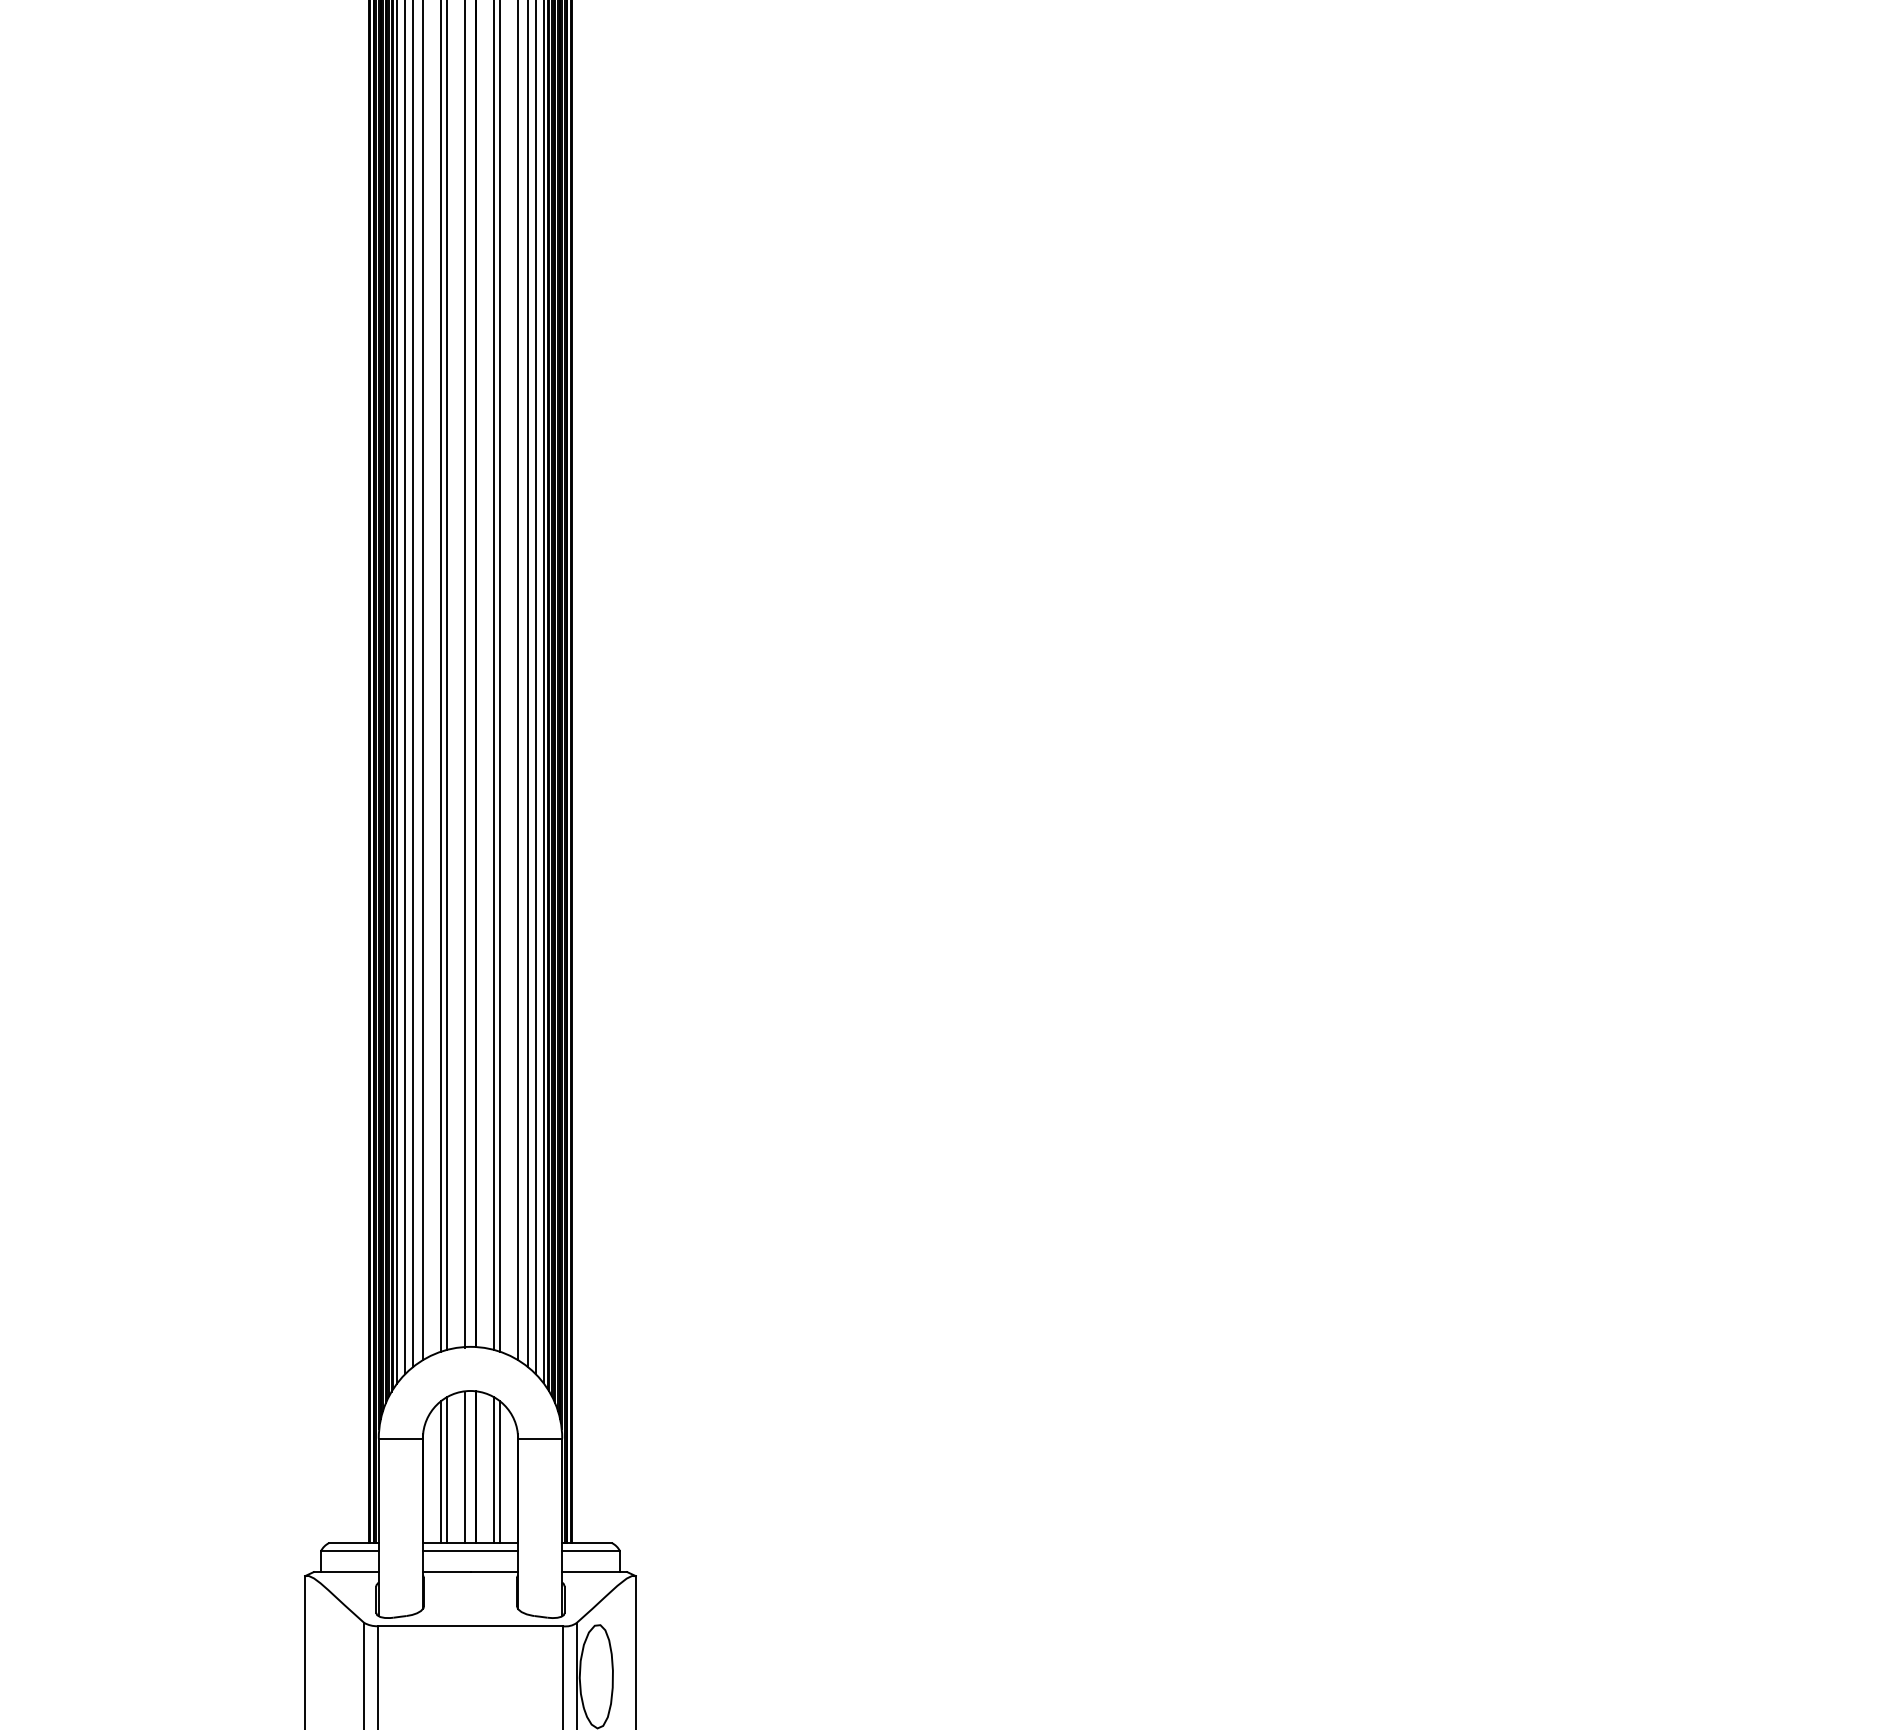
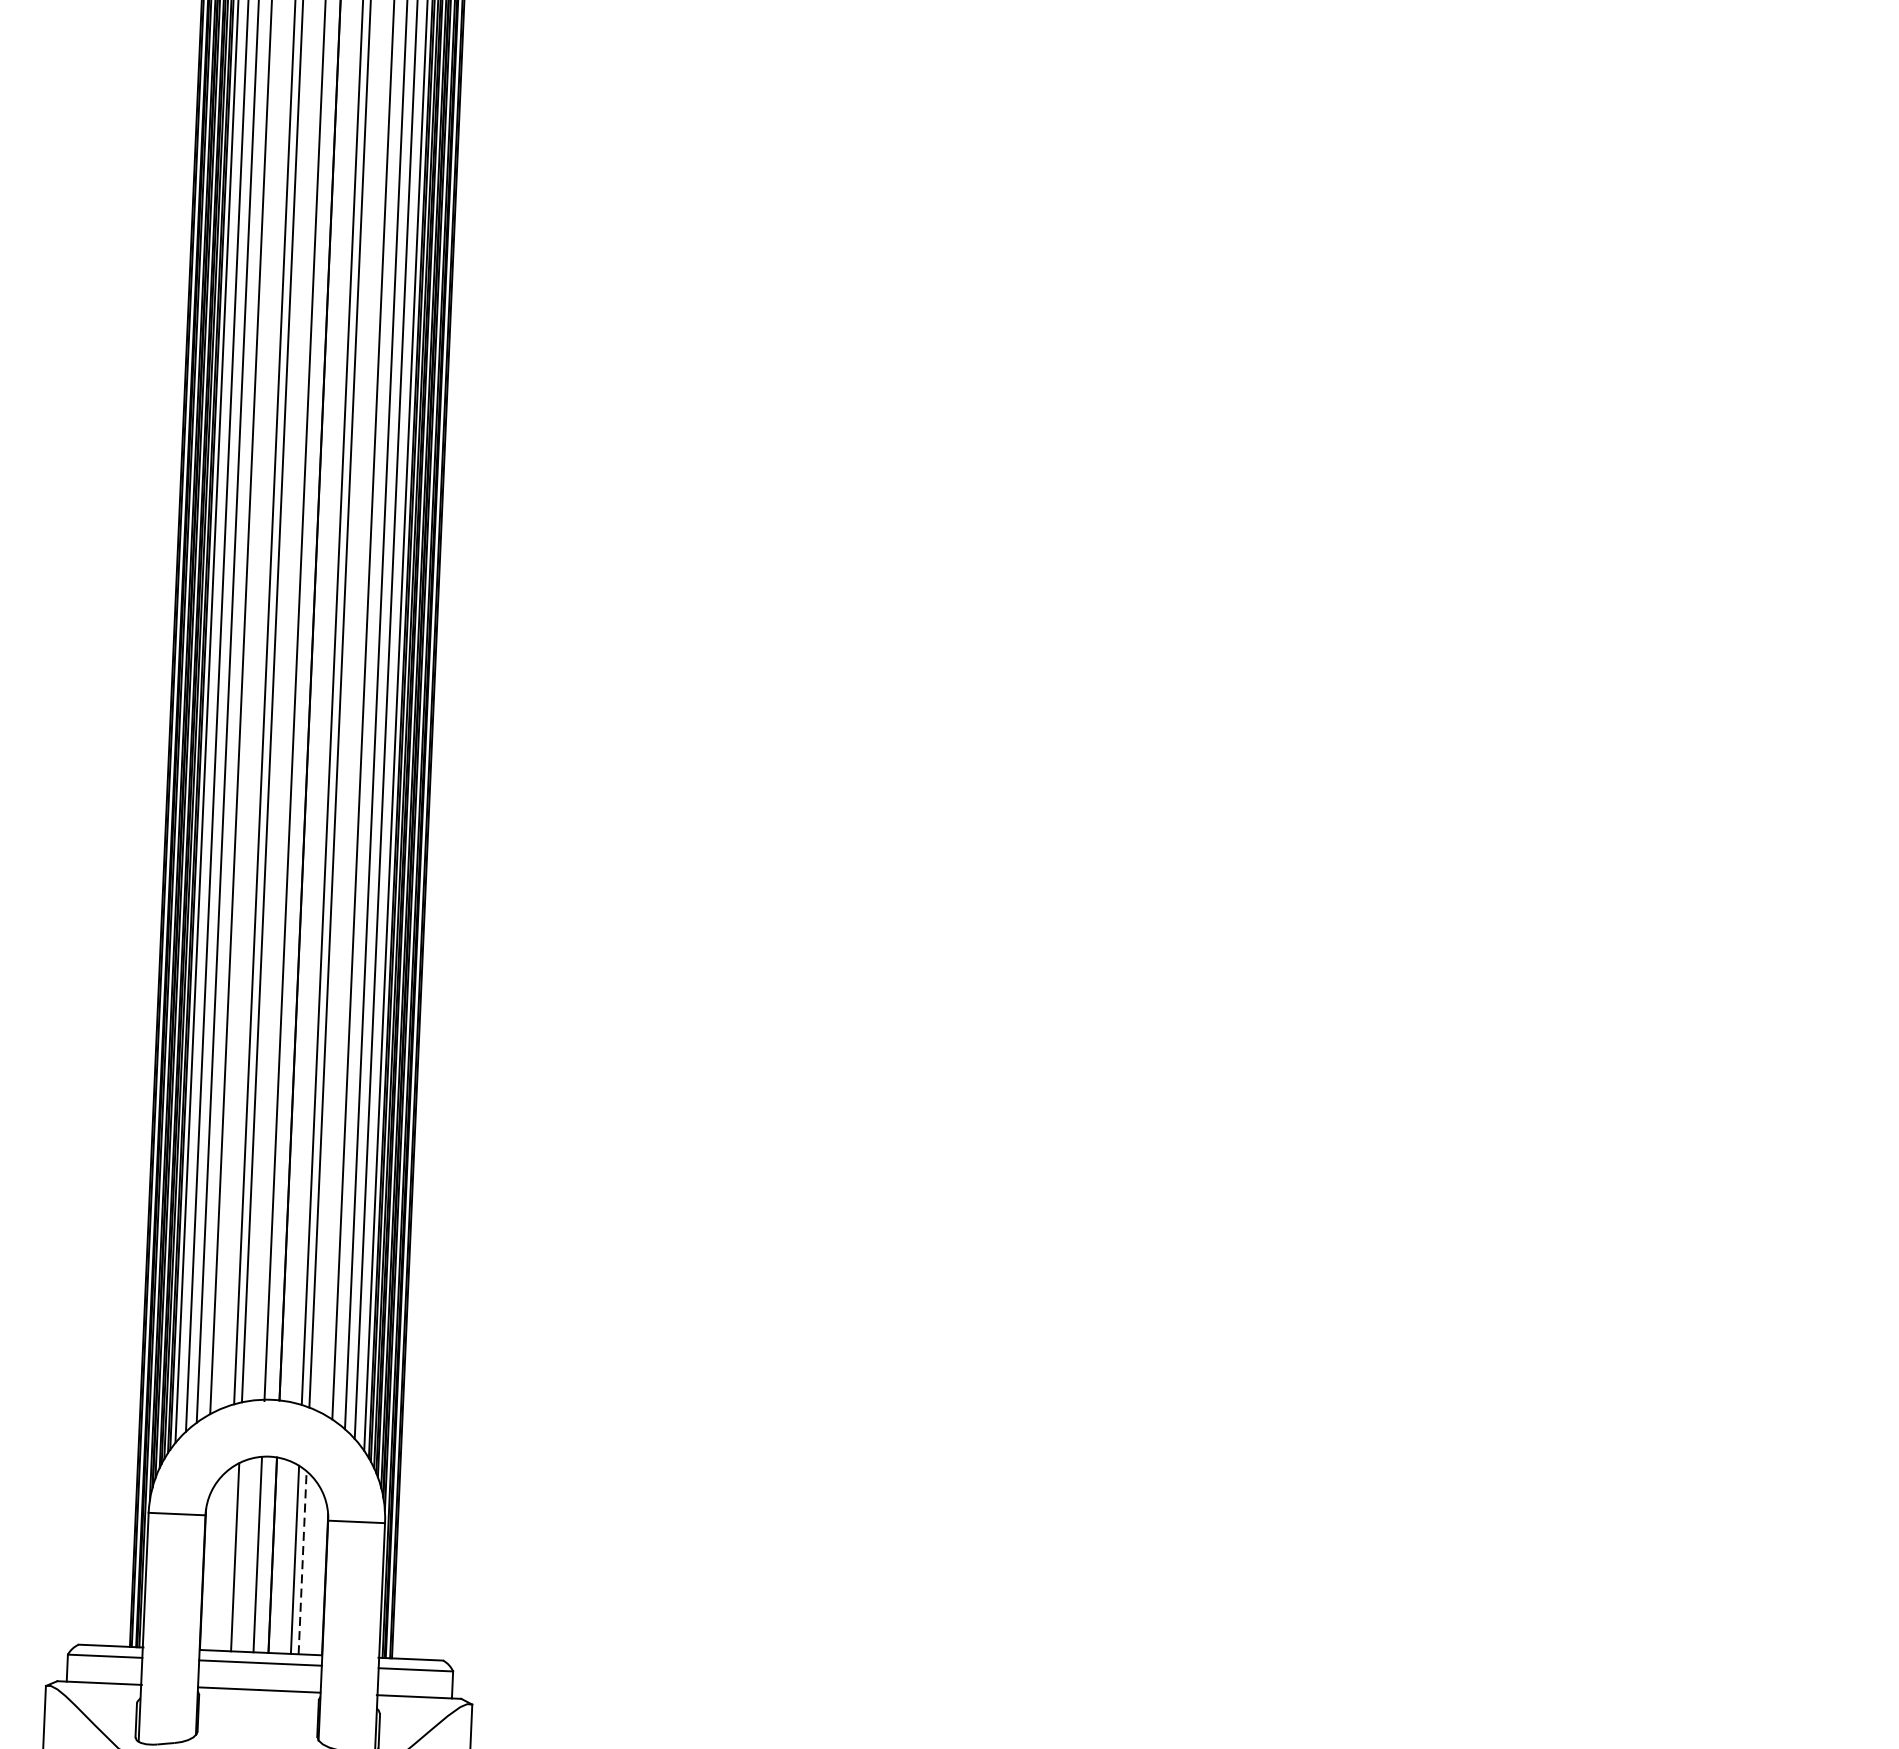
line: (441, 1471) -> (227, 1558), removed
line: (499, 1471) -> (302, 1562), solid -> dashed

